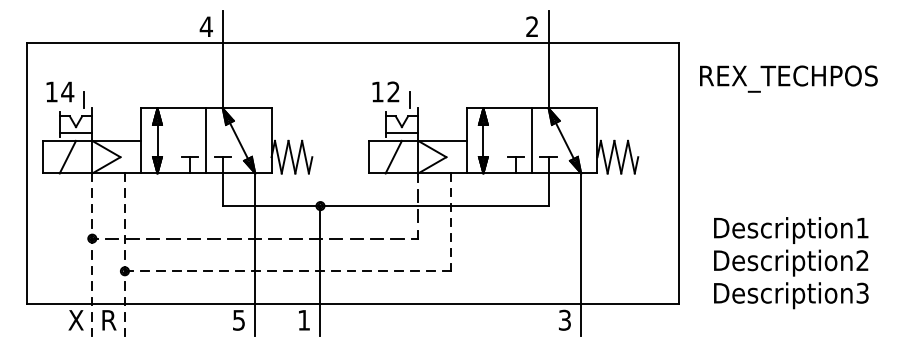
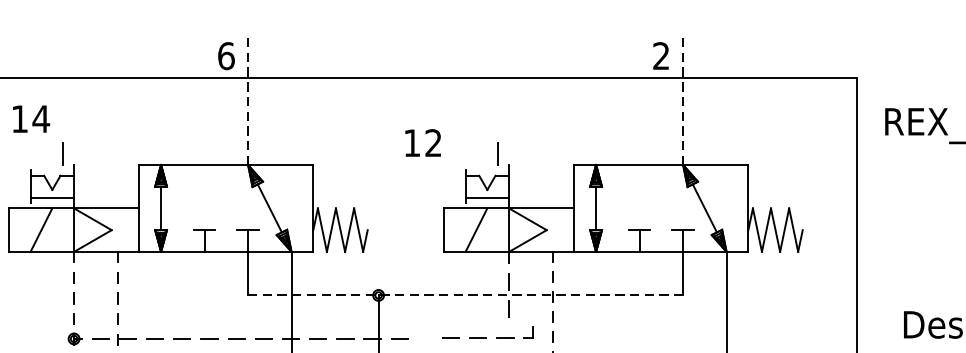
text: (205, 26) -> (225, 55), 4 -> 6
line: (222, 59) -> (247, 99), solid -> dashed
line: (548, 59) -> (682, 99), solid -> dashed
text: (60, 91) -> (31, 118), moved
text: (385, 91) -> (422, 142), moved
line: (206, 140) -> (226, 207), removed
line: (532, 140) -> (661, 207), removed
line: (385, 206) -> (465, 295), solid -> dashed
part: (384, 234) -> (488, 332), moved

